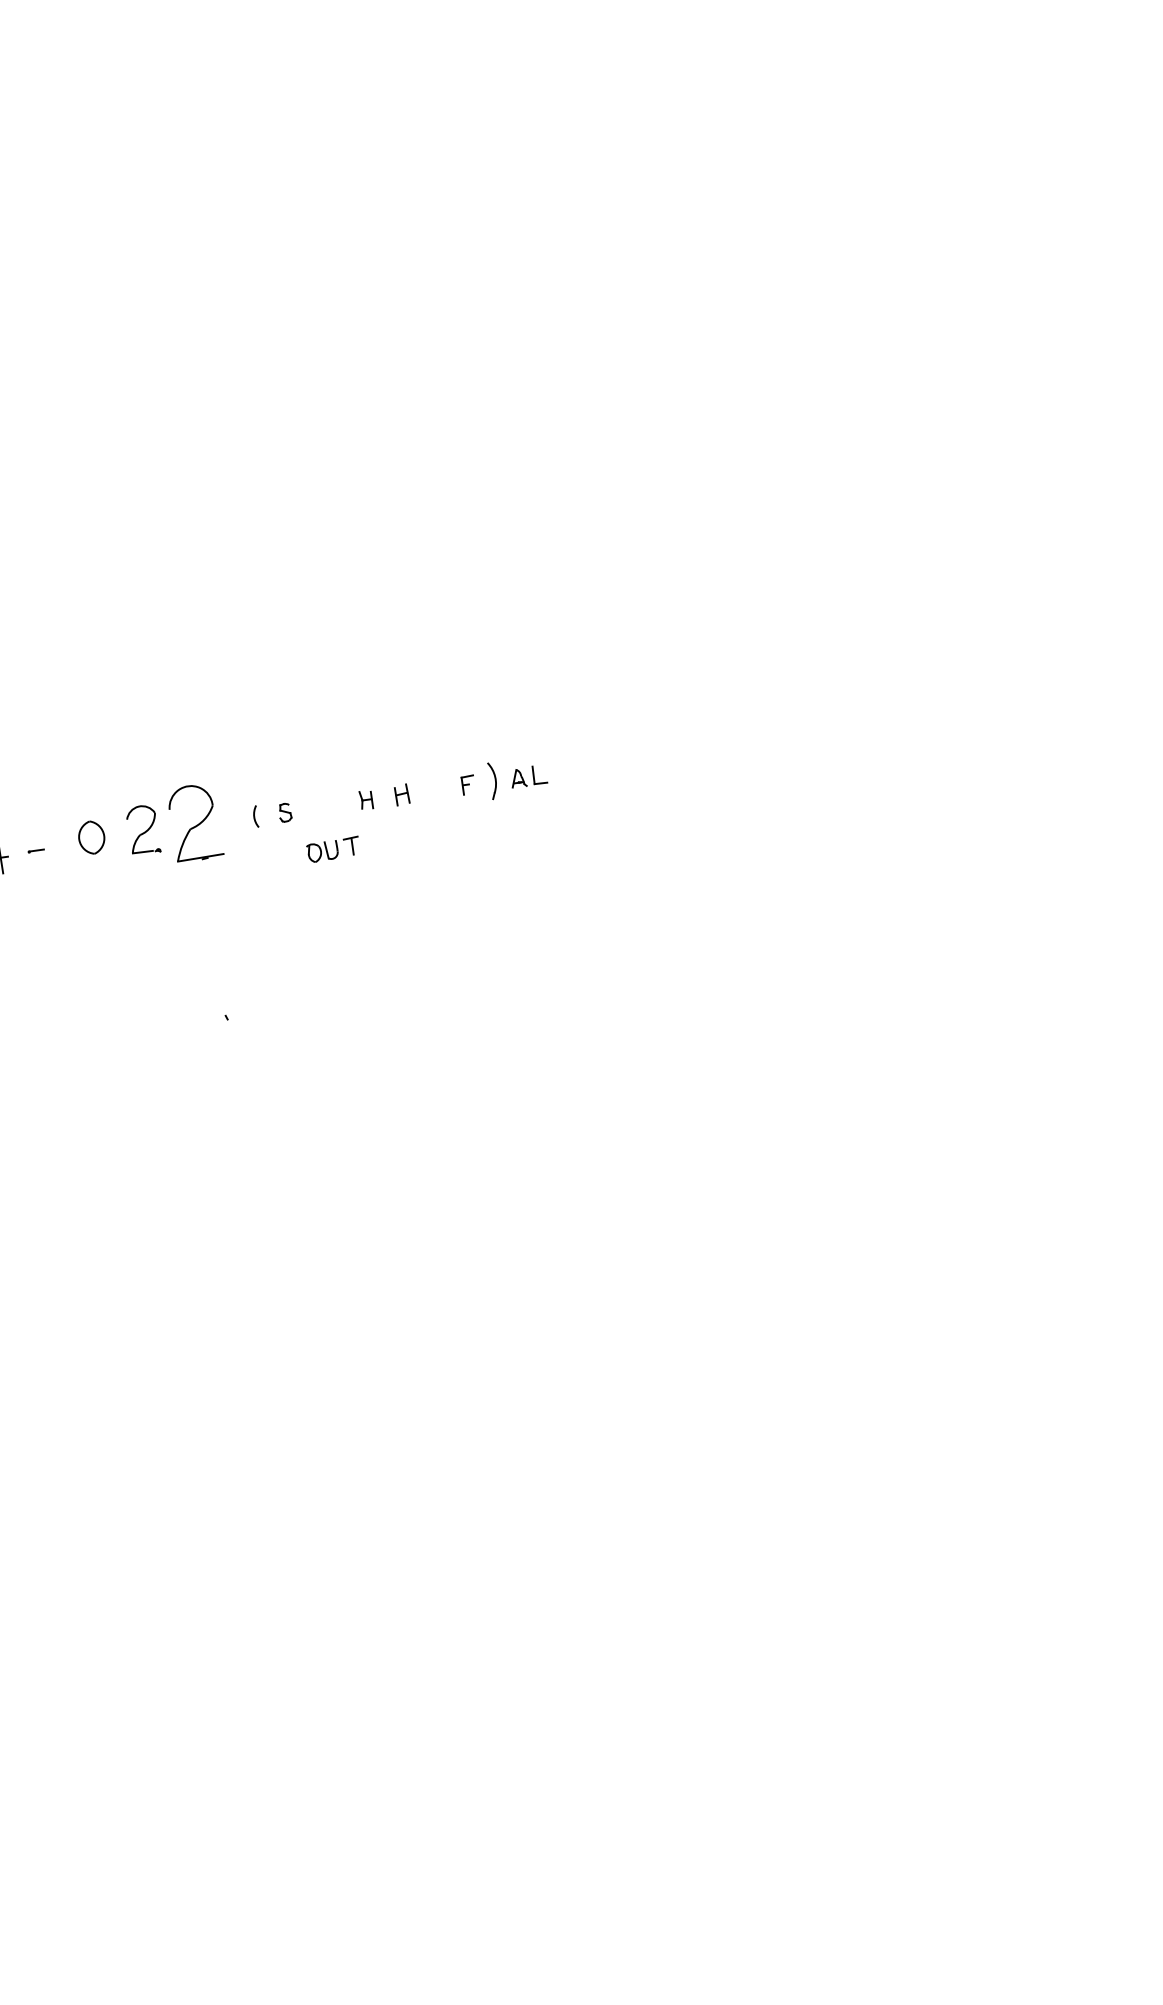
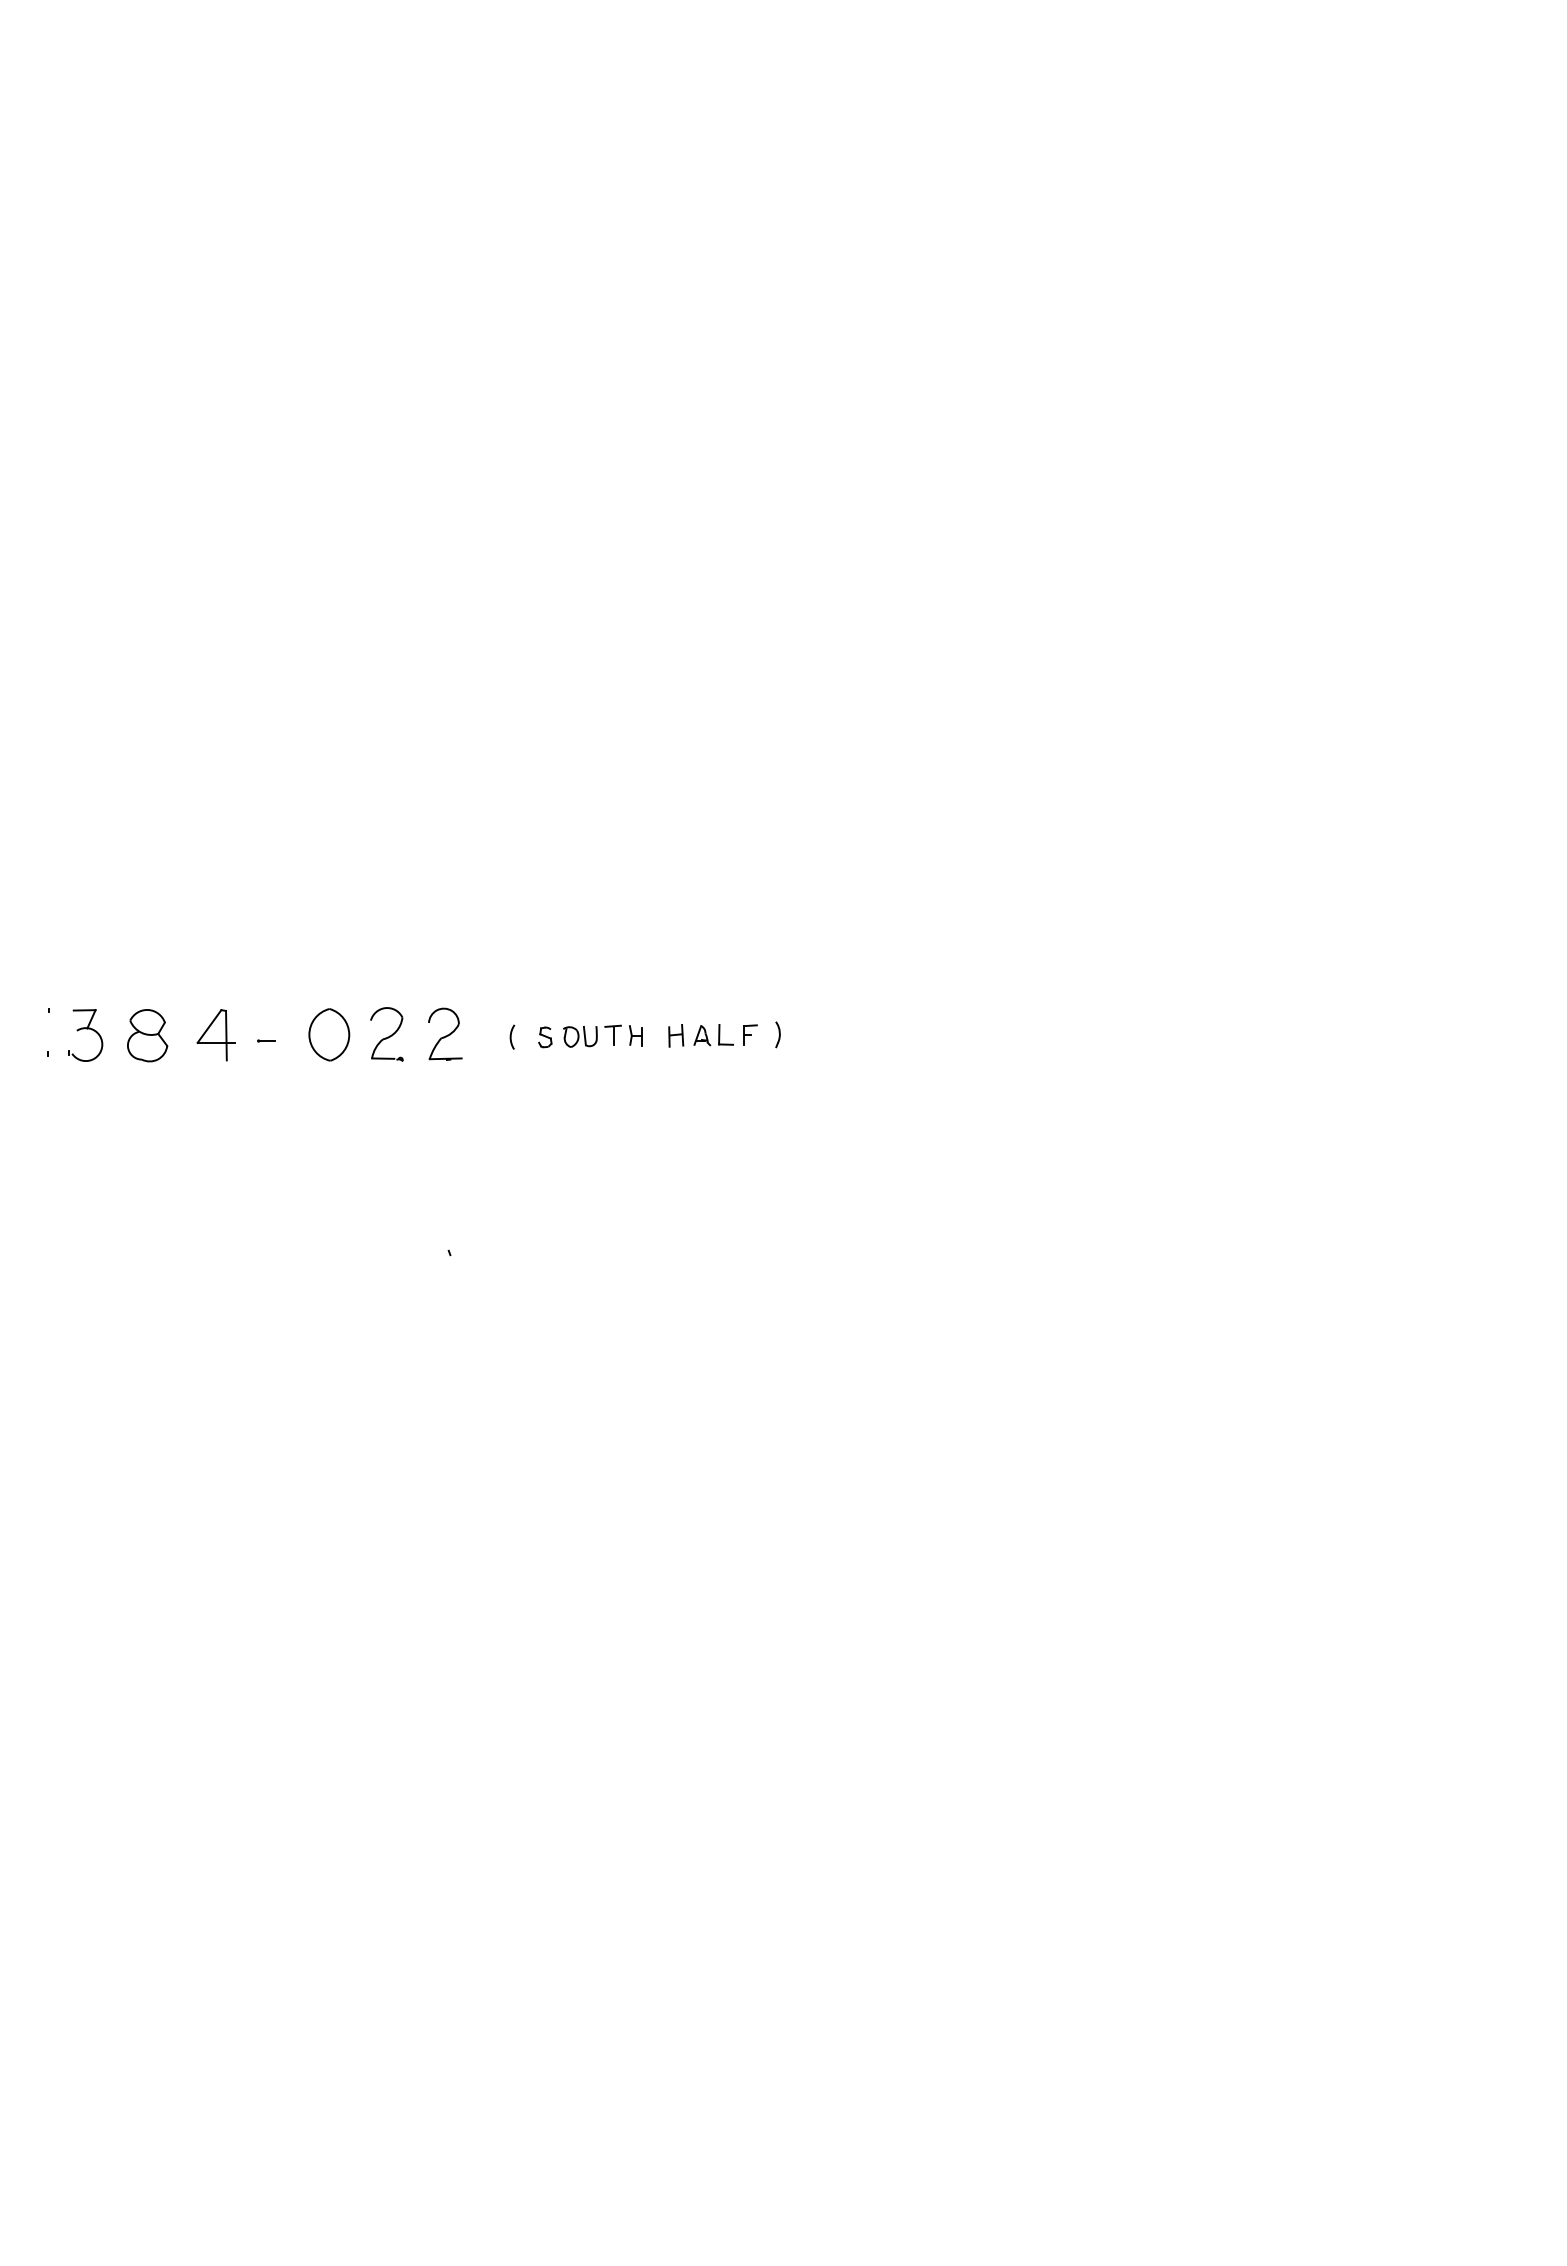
part: (528, 776) -> (713, 1035), moved
part: (492, 780) -> (777, 1034), size x0.62
part: (195, 821) -> (445, 1033), size x0.62
part: (91, 837) -> (329, 1034), size x1.43
part: (333, 848) -> (592, 1035), moved

